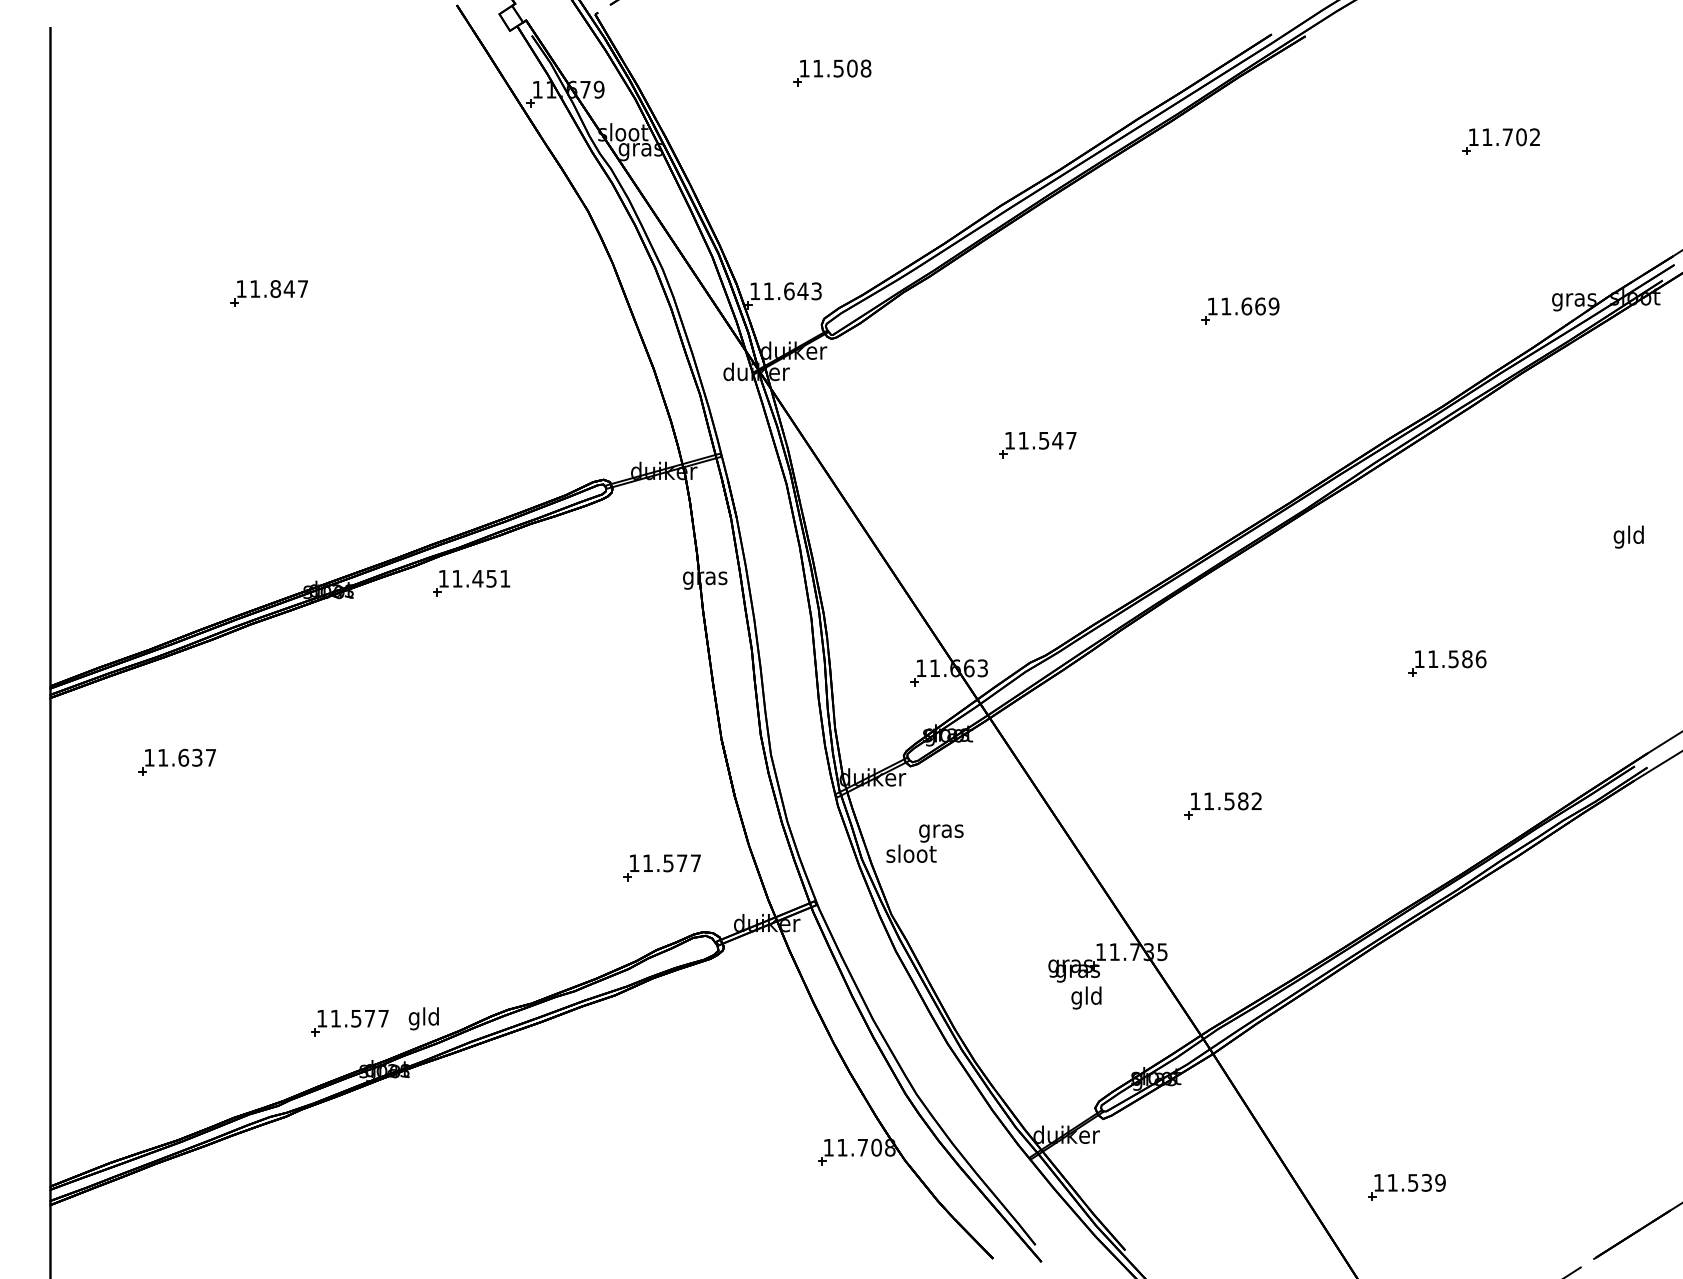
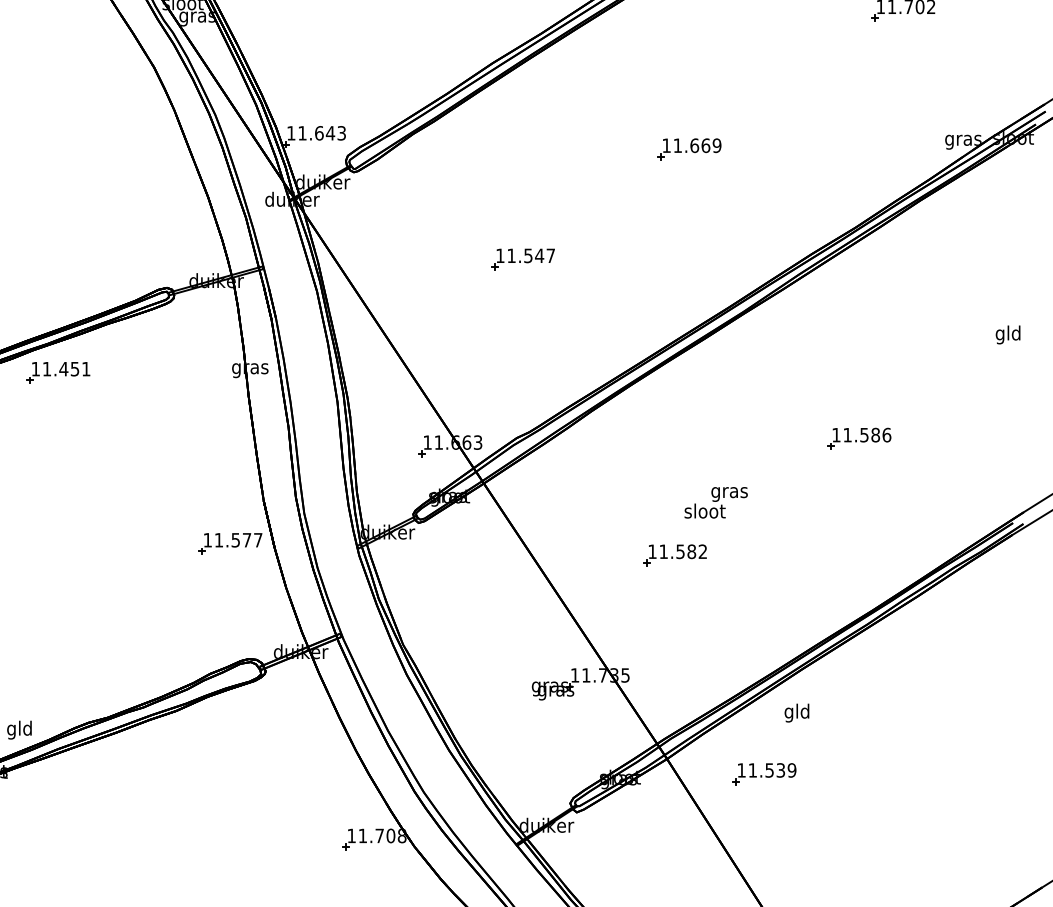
text: (924, 843) -> (715, 502), moved
part: (661, 867) -> (230, 543), moved
text: (1086, 997) -> (797, 712), moved
part: (1406, 1187) -> (764, 774), moved

